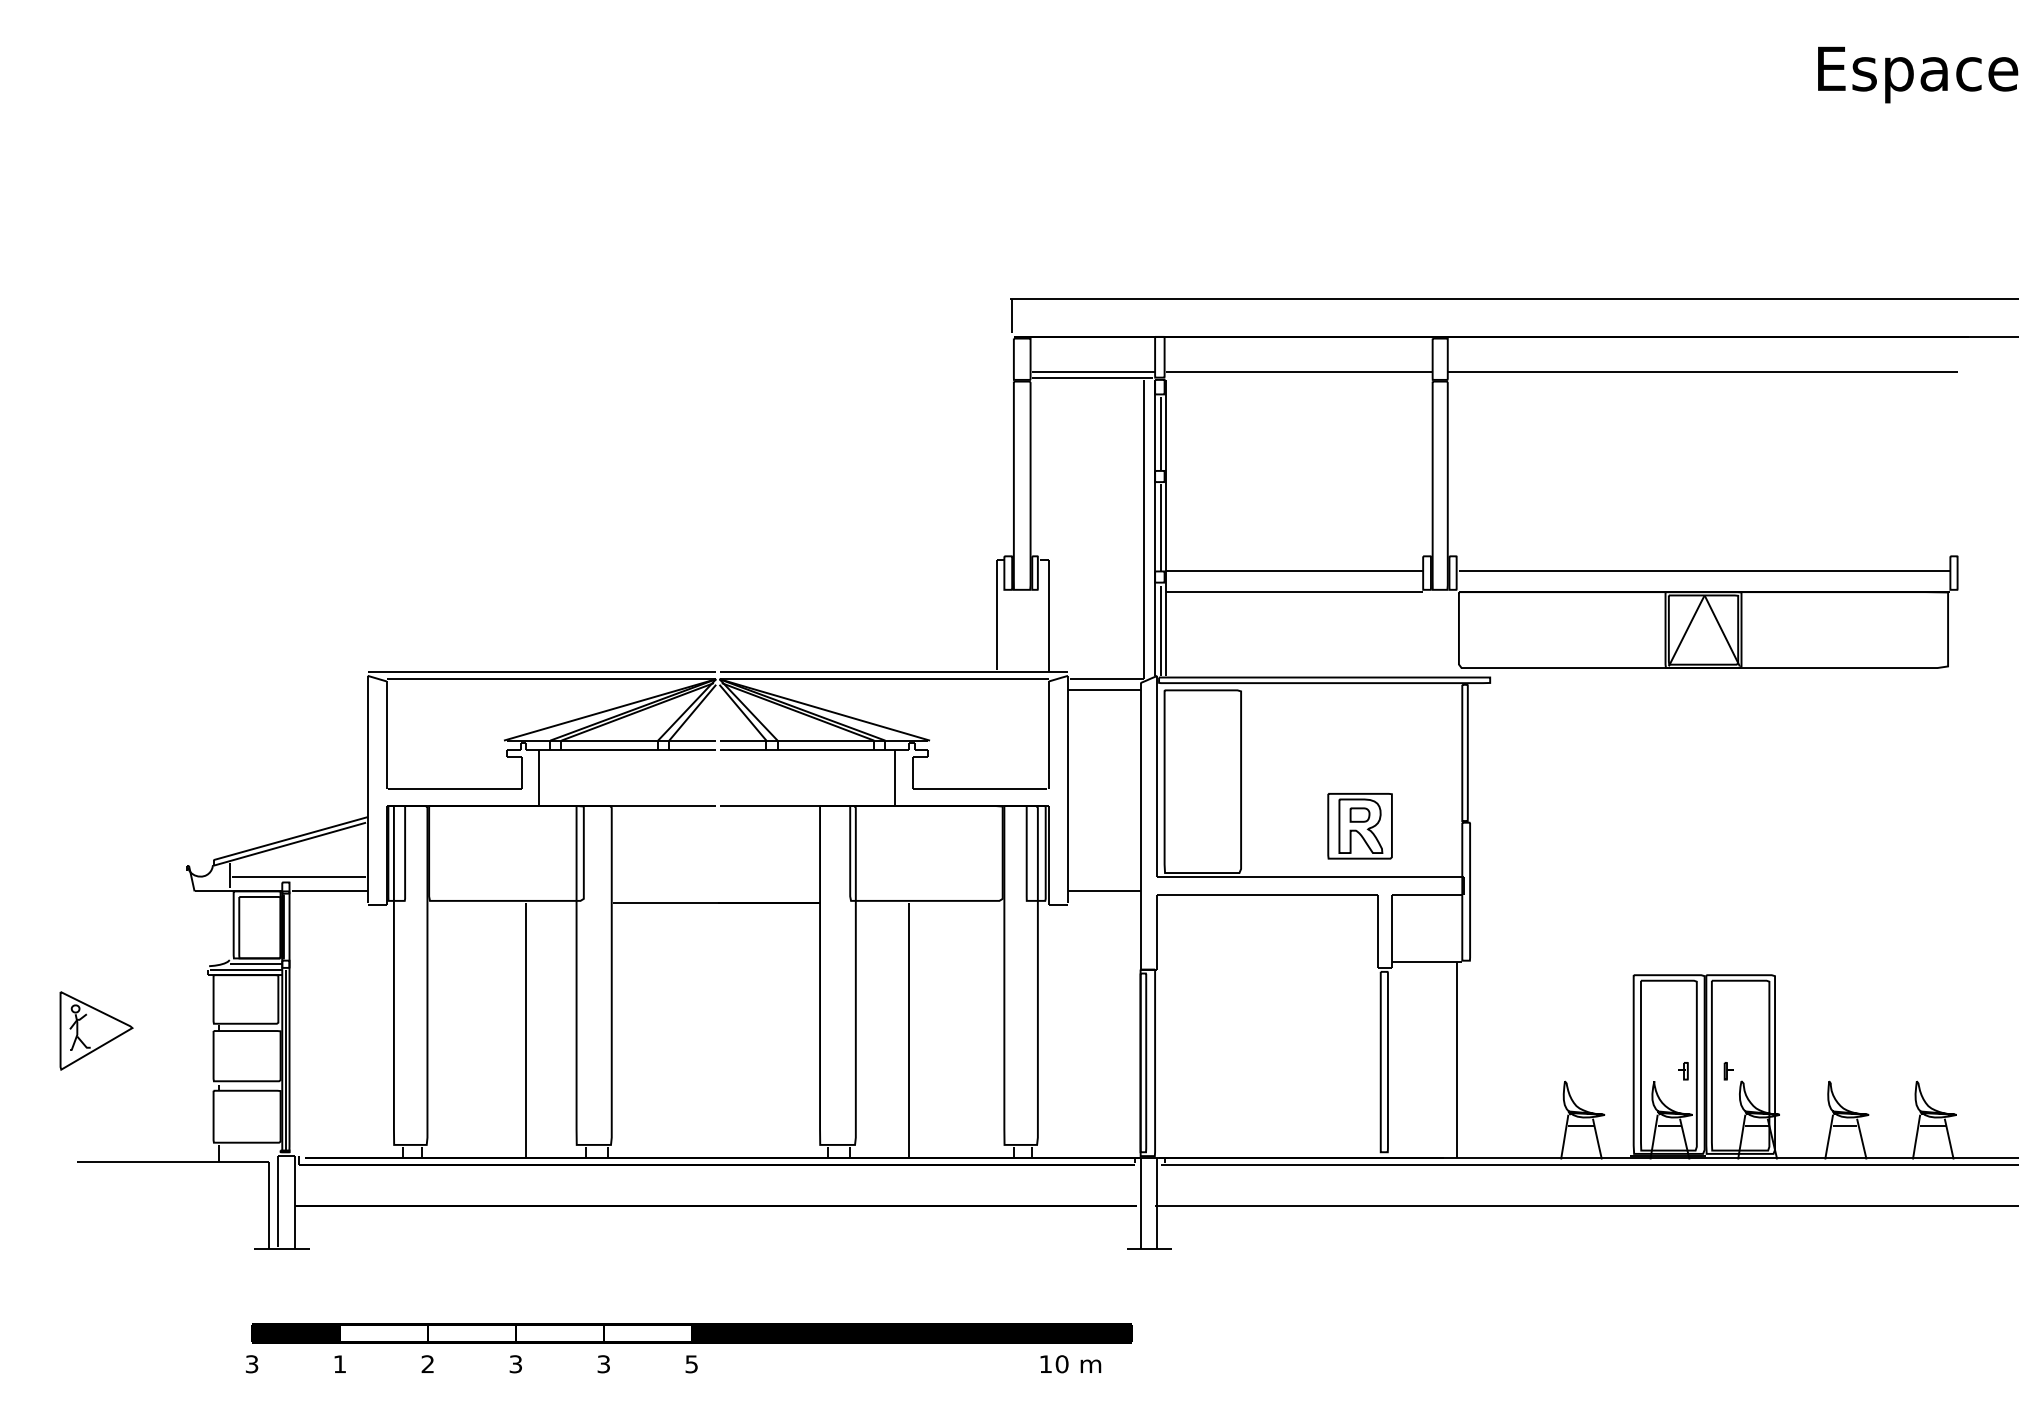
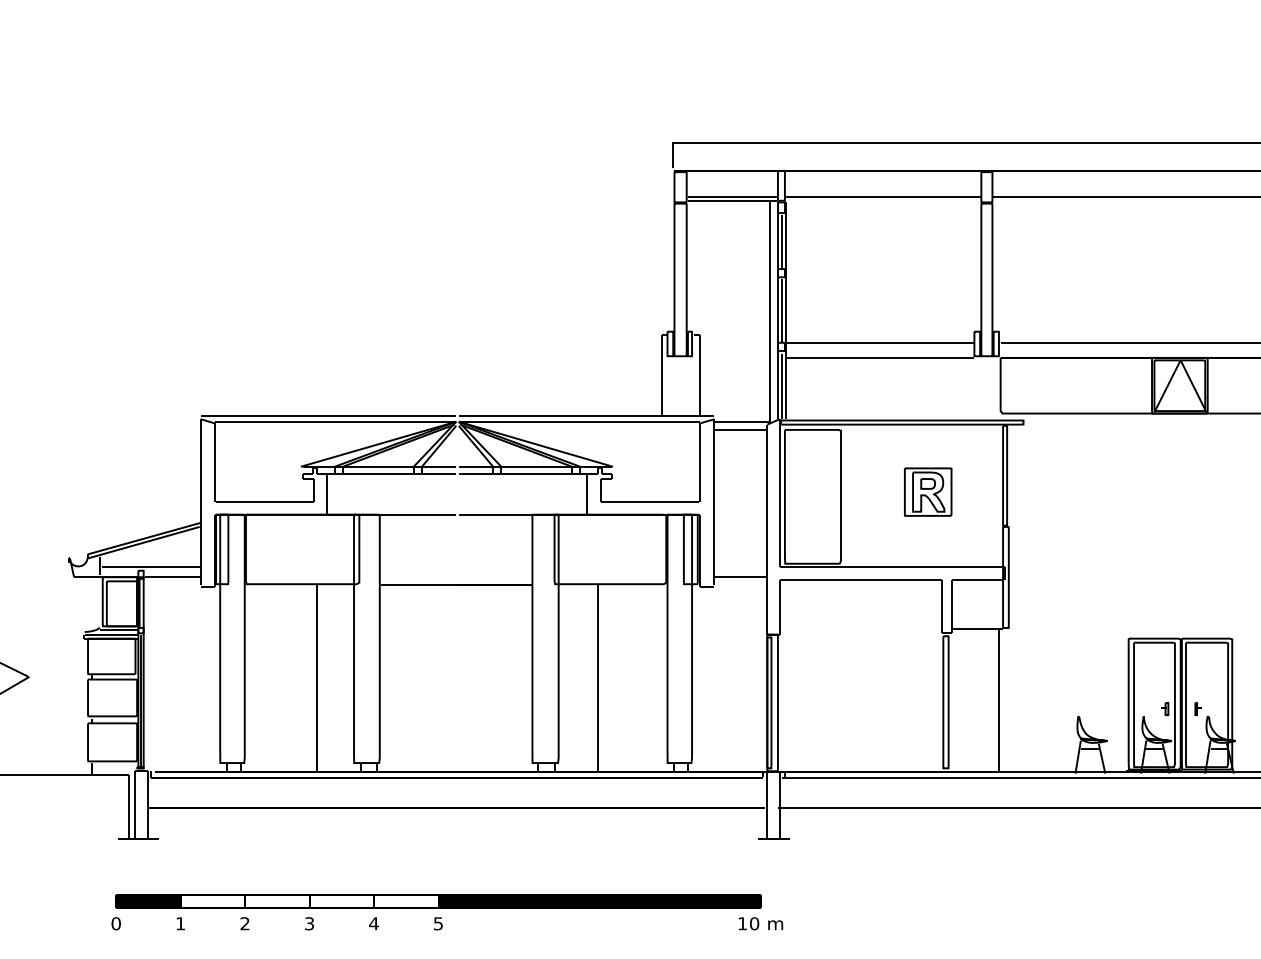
part: (1359, 826) -> (927, 492), moved
text: (251, 1364) -> (115, 923), 3 -> 0
text: (603, 1364) -> (373, 923), 3 -> 4
text: (1070, 1364) -> (760, 923), moved

